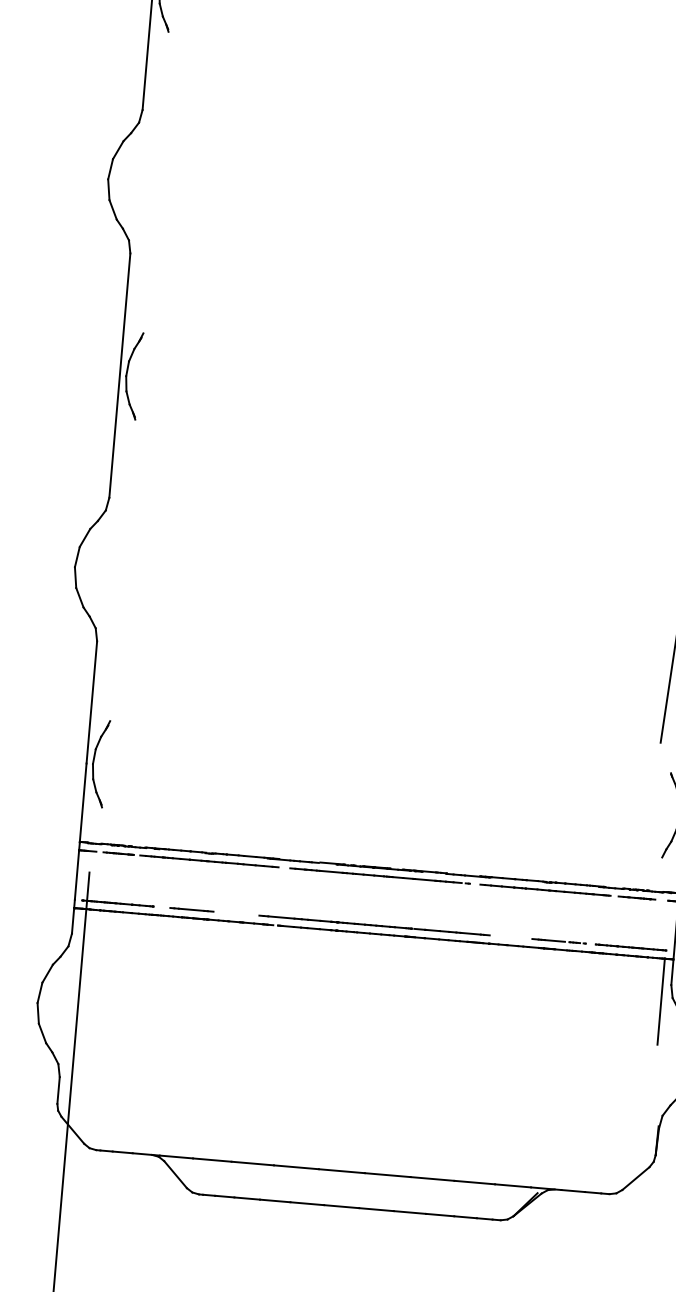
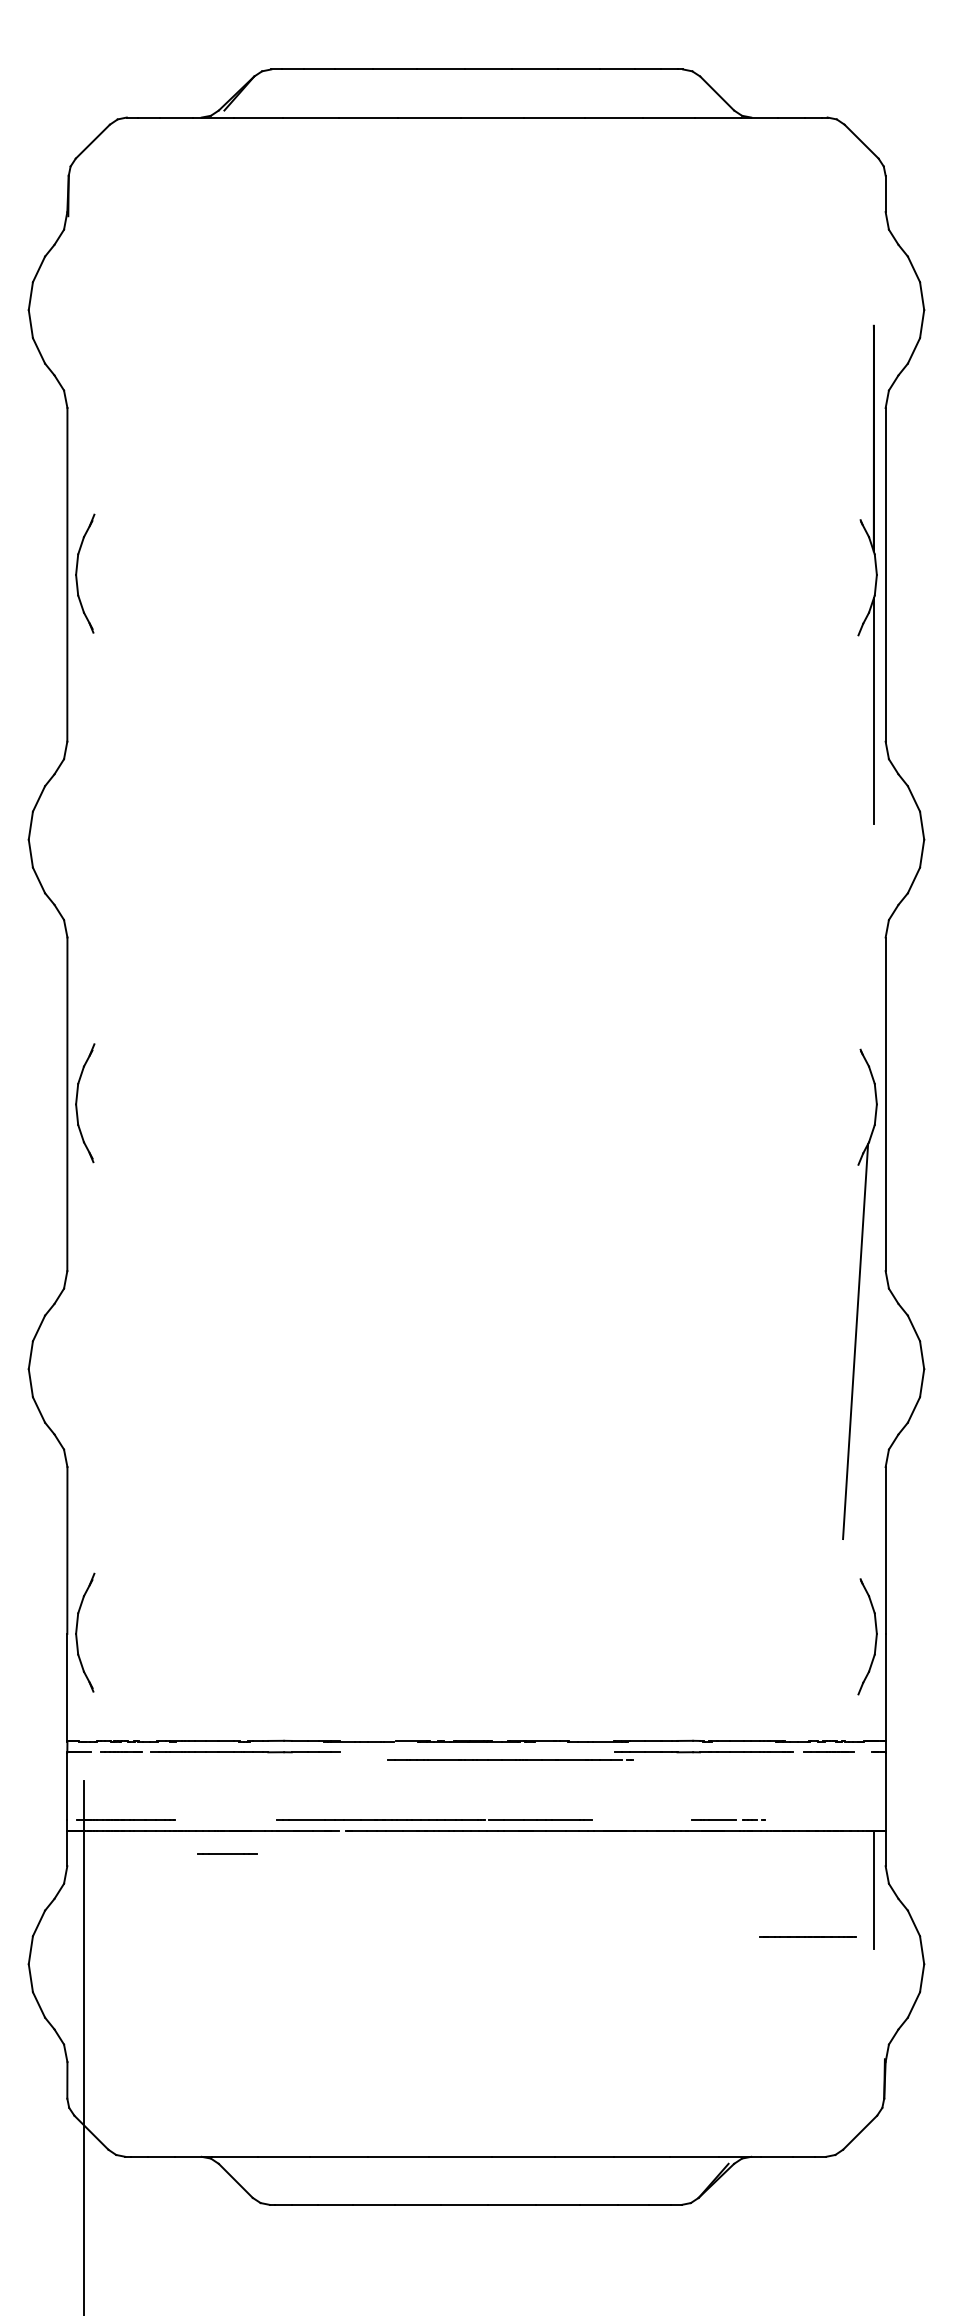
line: (380, 875) -> (510, 1759), moved
line: (192, 909) -> (227, 1853), moved
line: (374, 925) -> (434, 1819), moved
line: (630, 947) -> (807, 1936), moved

